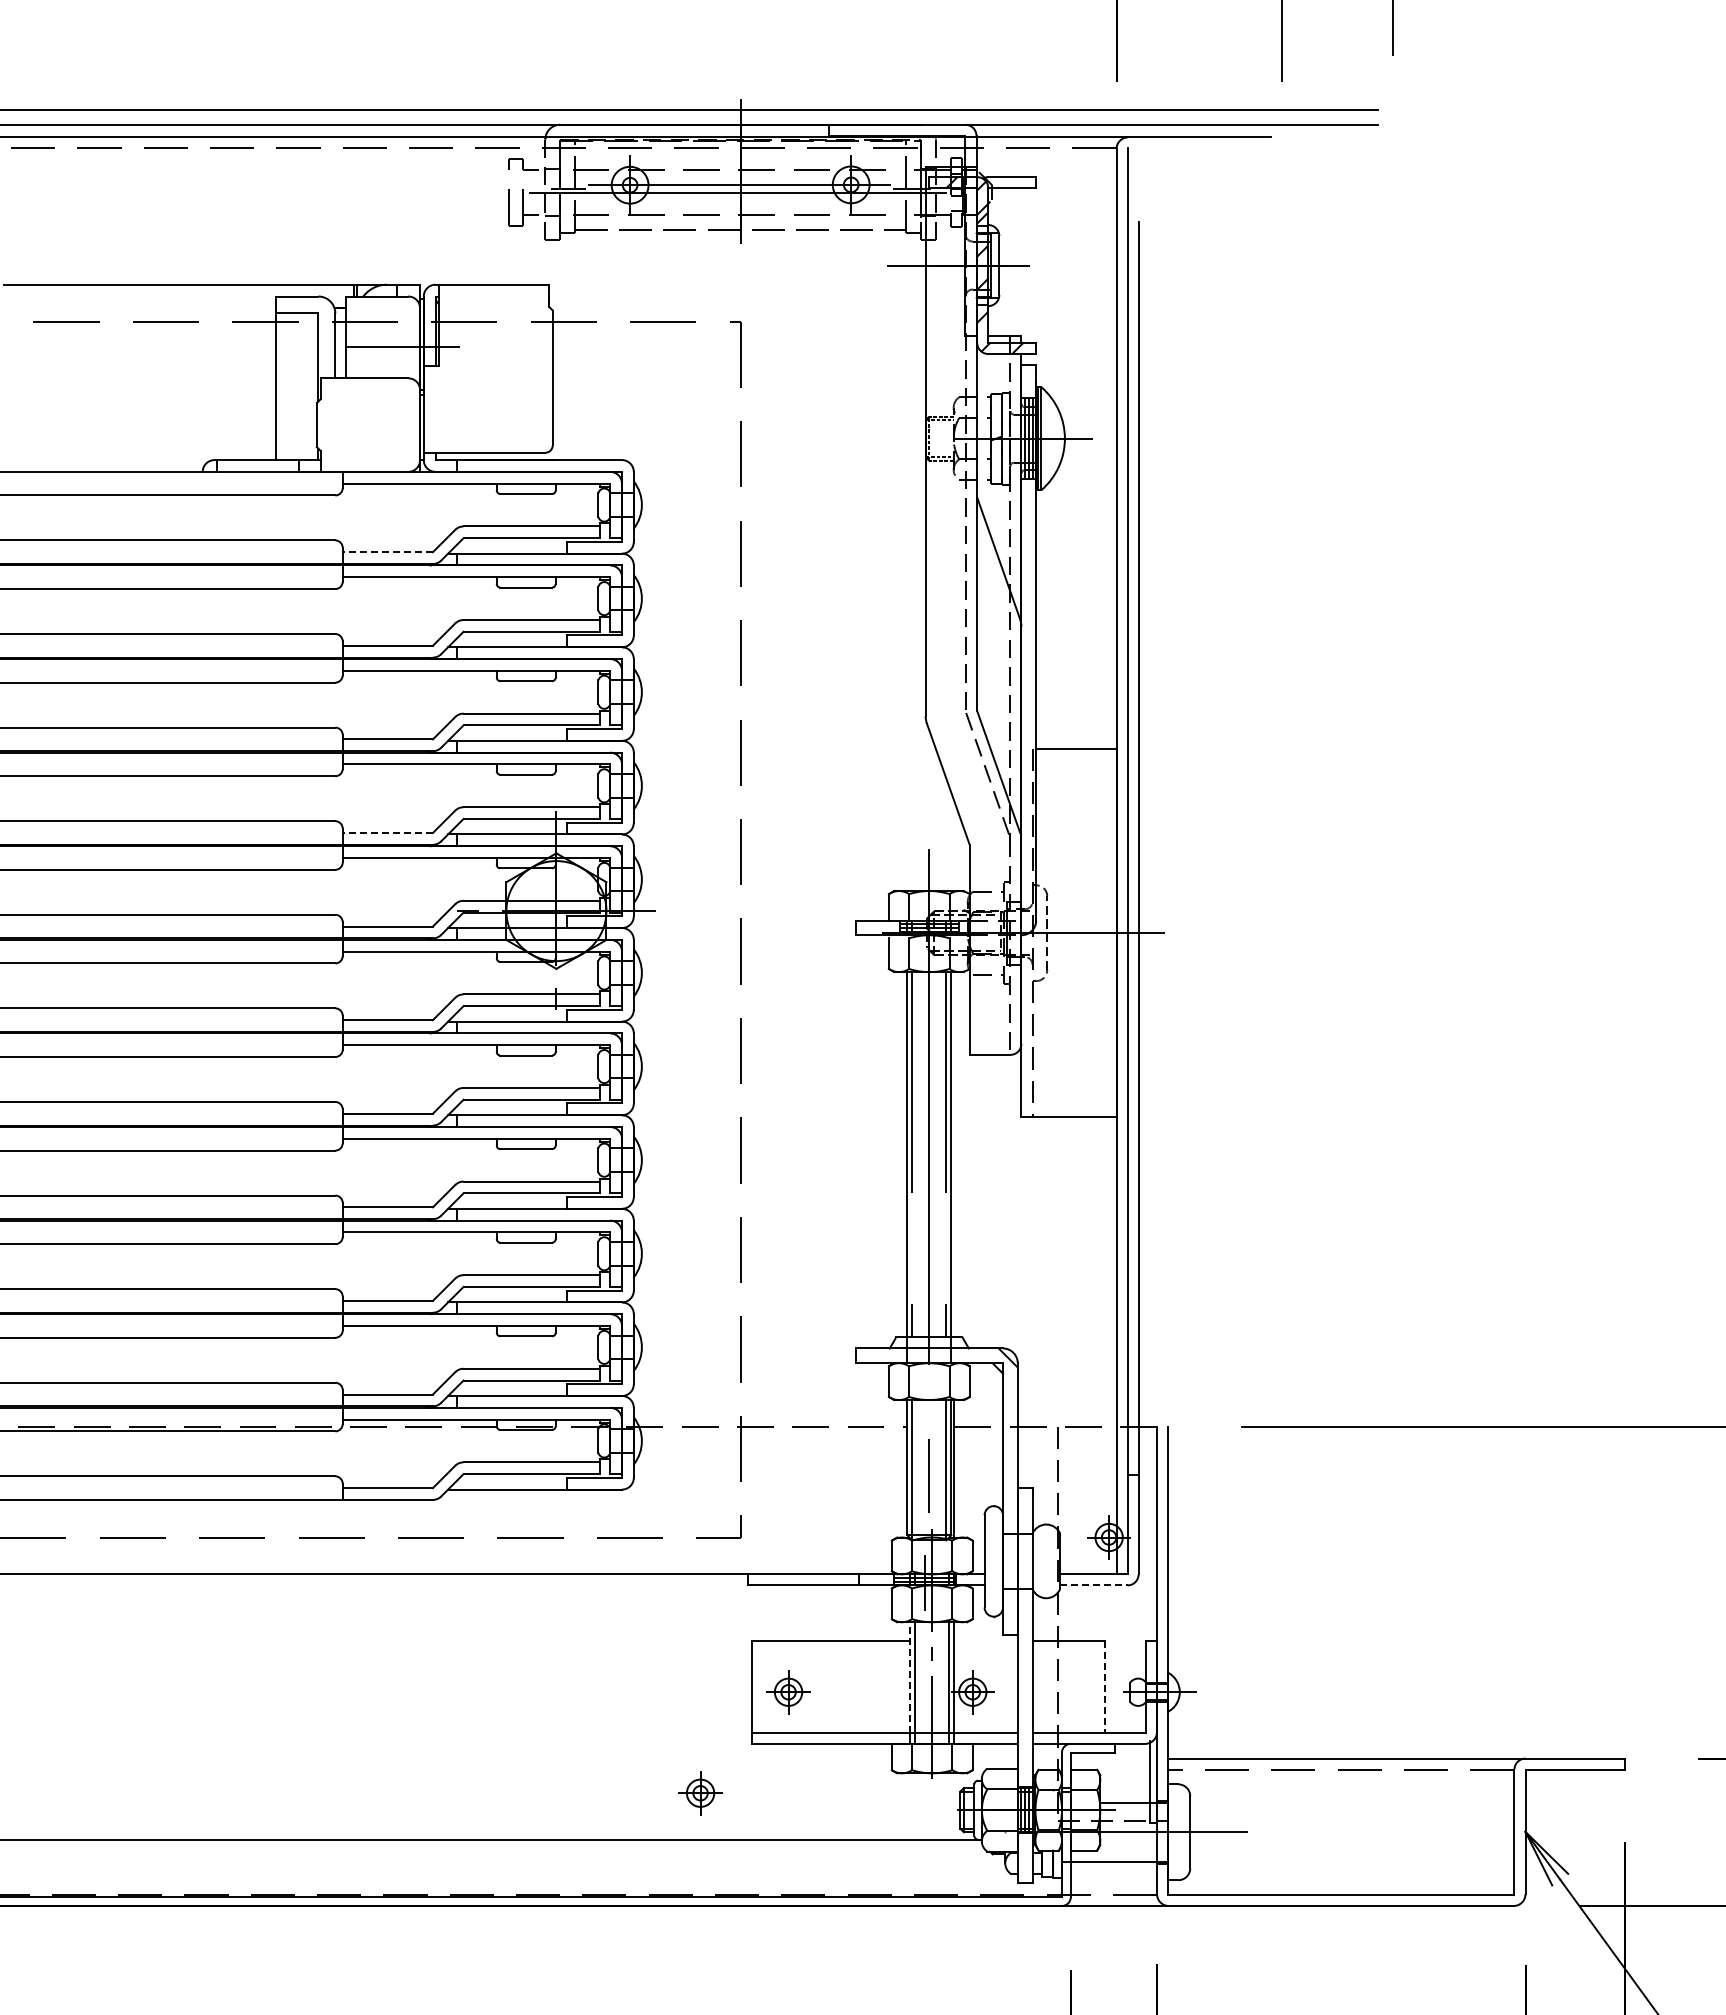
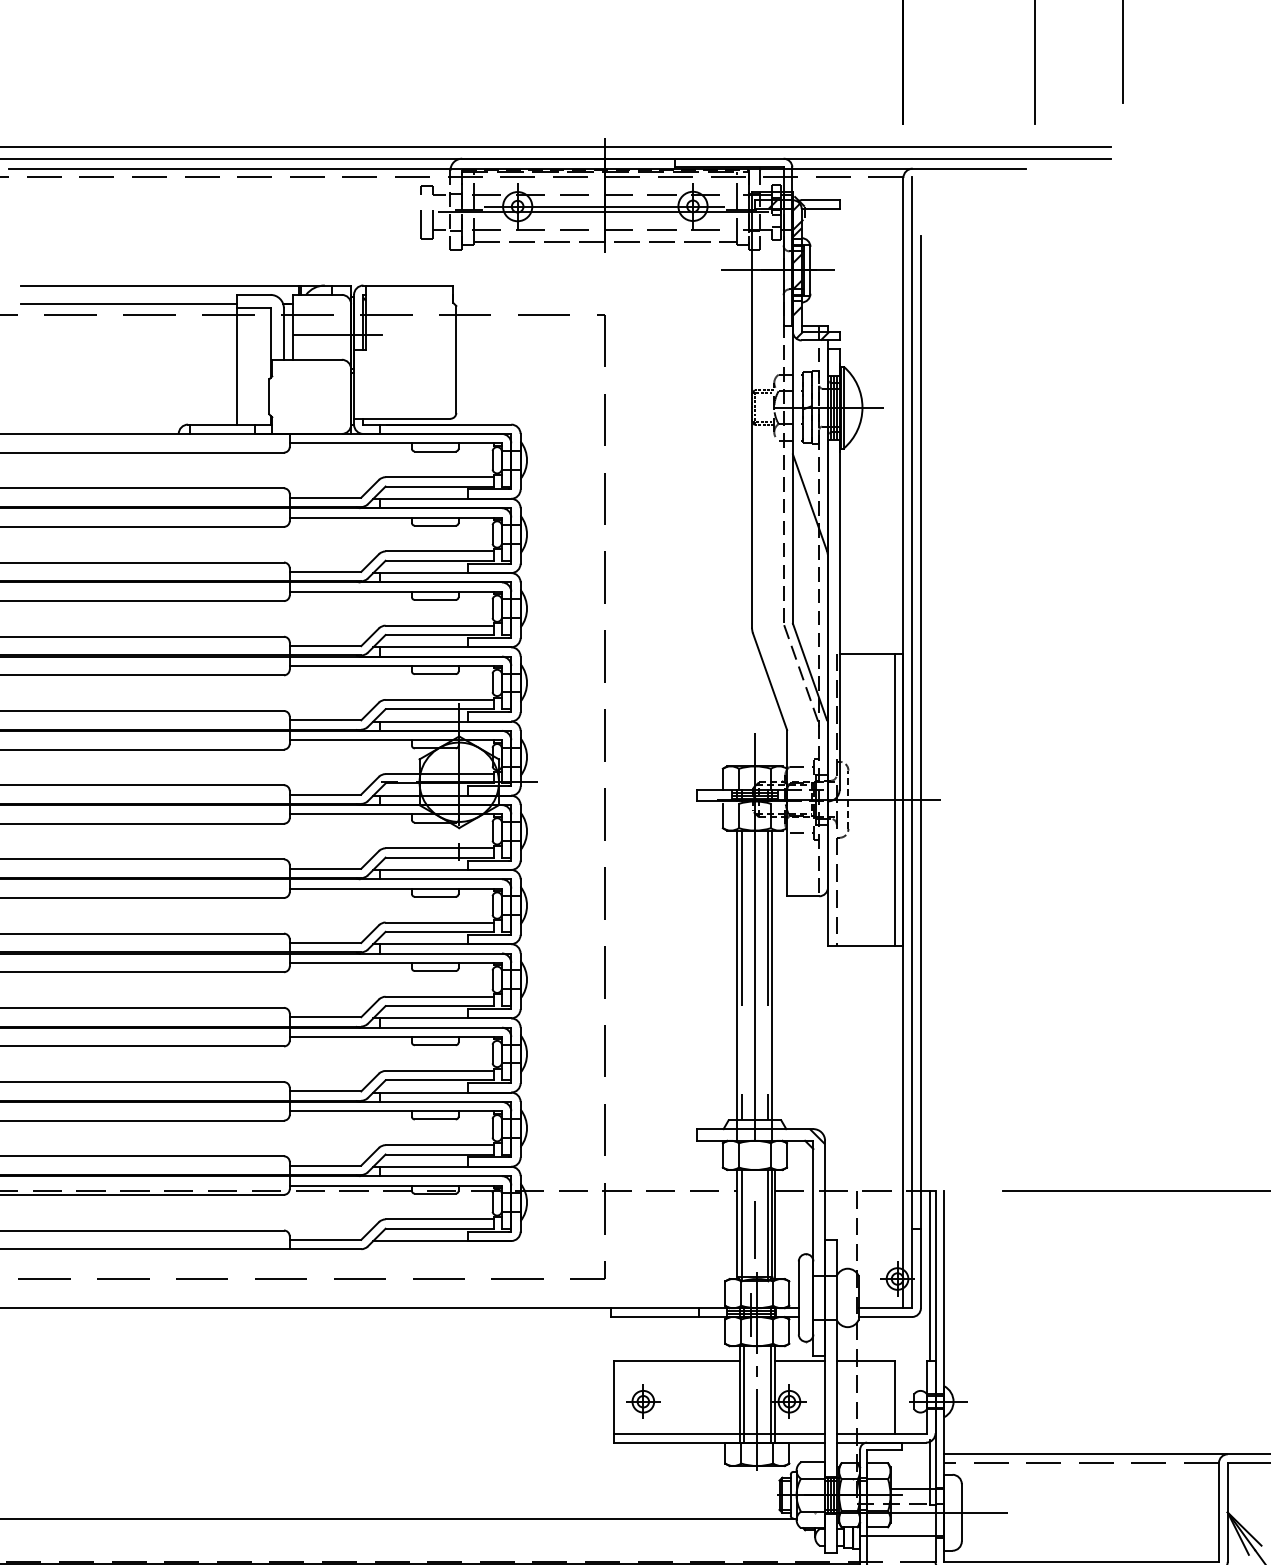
line: (139, 308) -> (128, 304), added
line: (387, 552) -> (325, 497), dashed -> solid
line: (387, 833) -> (325, 720), dashed -> solid
line: (1105, 932) -> (894, 799), added
line: (1149, 1533) -> (929, 1275), added
line: (1093, 1585) -> (885, 1317), dashed -> solid
line: (985, 1640) -> (799, 1360), added
line: (910, 1677) -> (740, 1390), dashed -> solid
line: (1105, 1687) -> (894, 1397), dashed -> solid
part: (700, 1793) -> (573, 1482), removed

